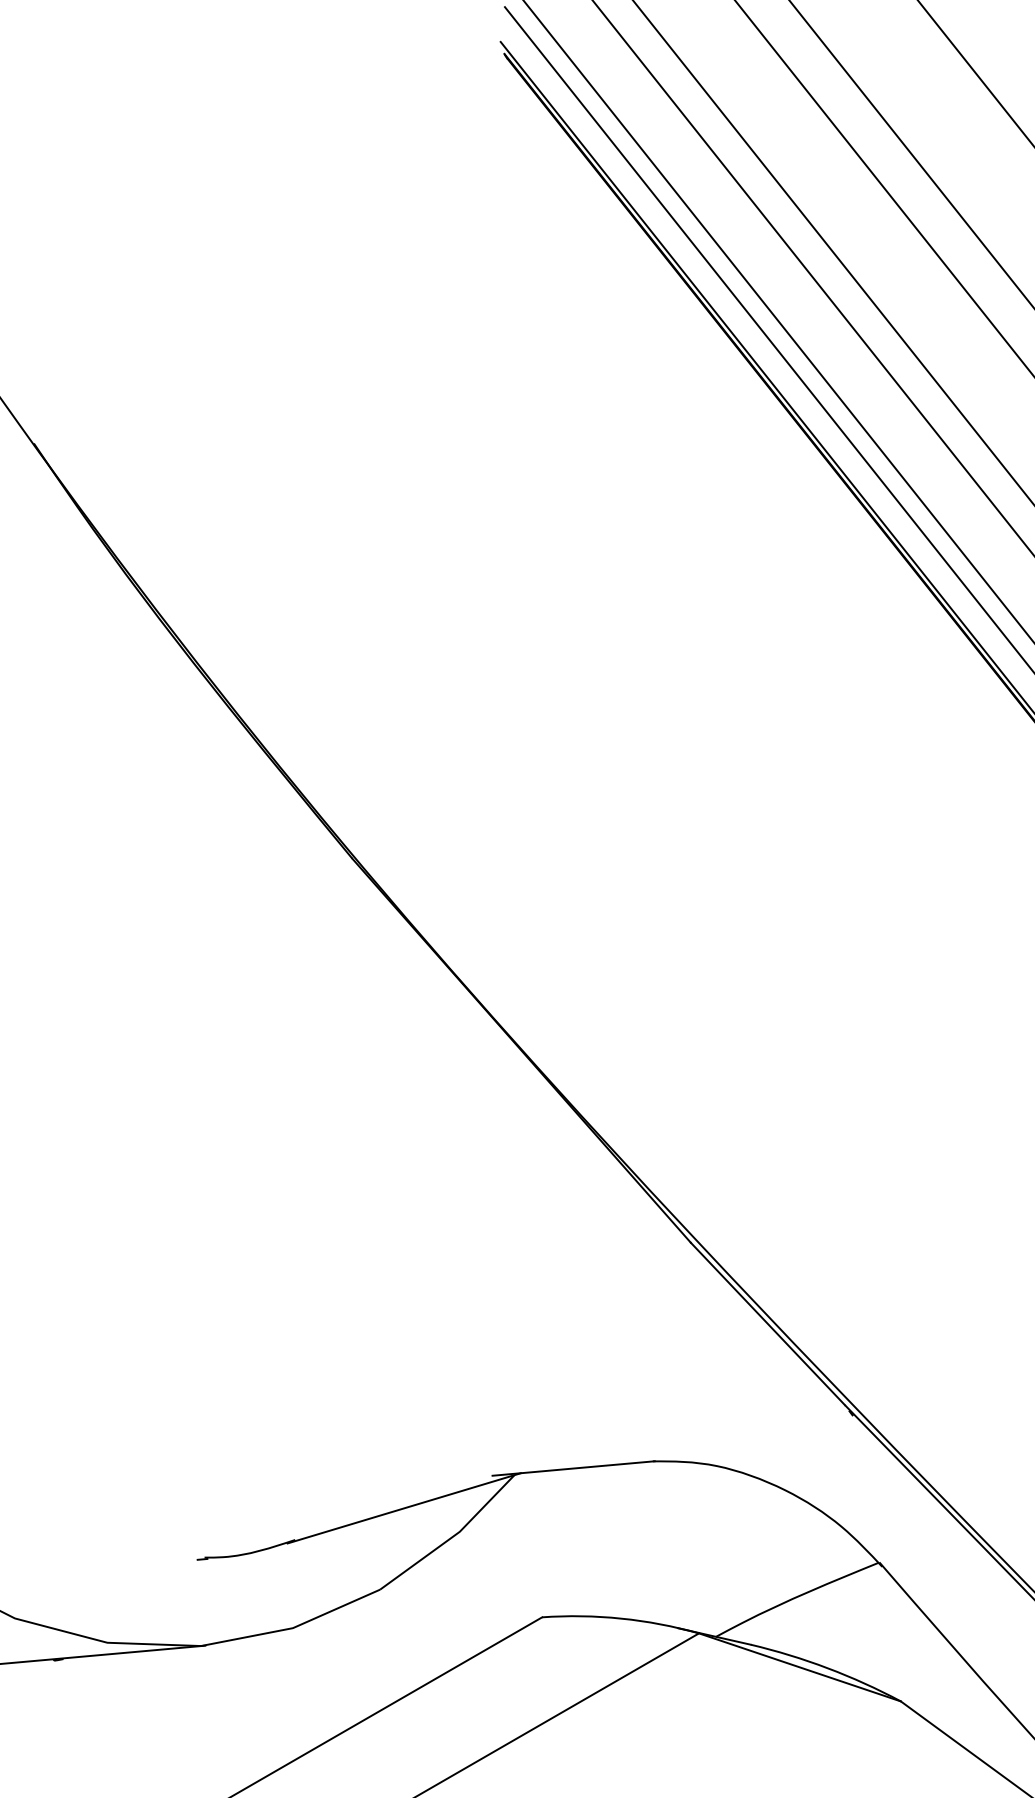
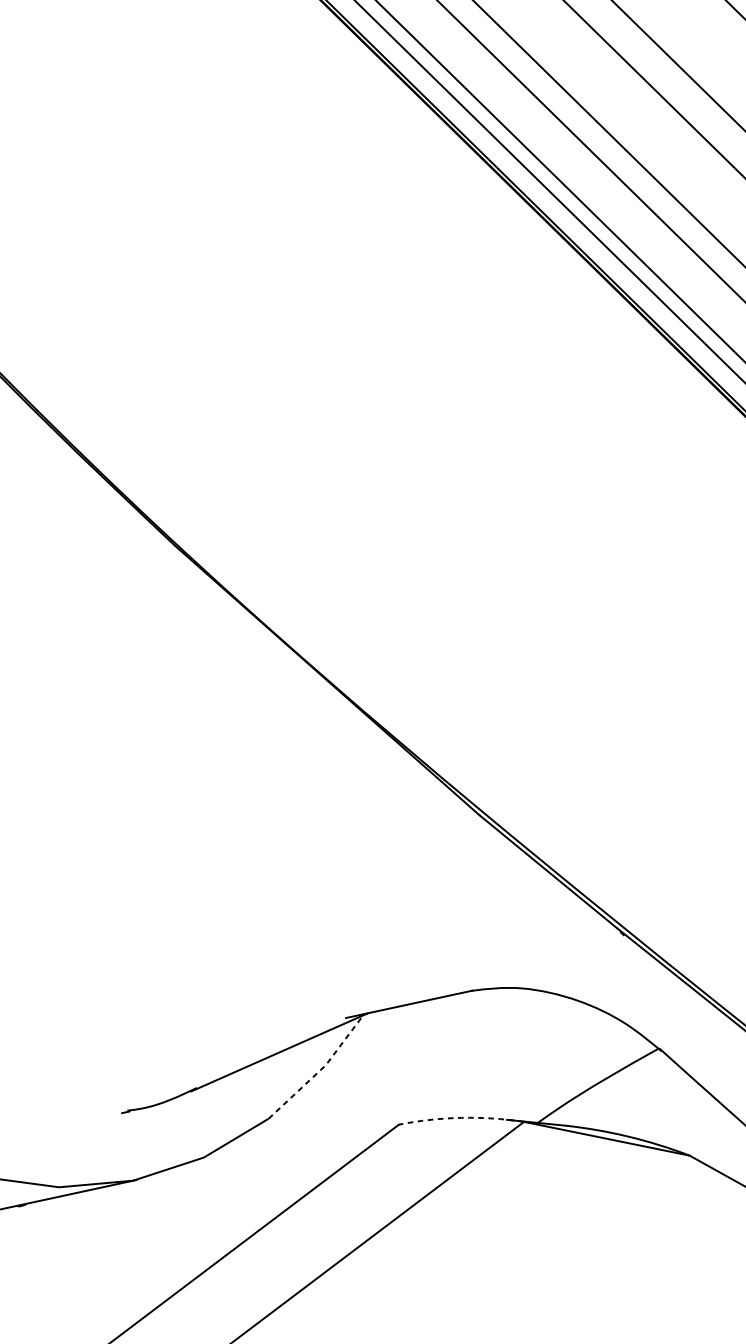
line: (452, 1537) -> (320, 1070), solid -> dashed
arc: (621, 1618) -> (461, 1117), solid -> dashed

